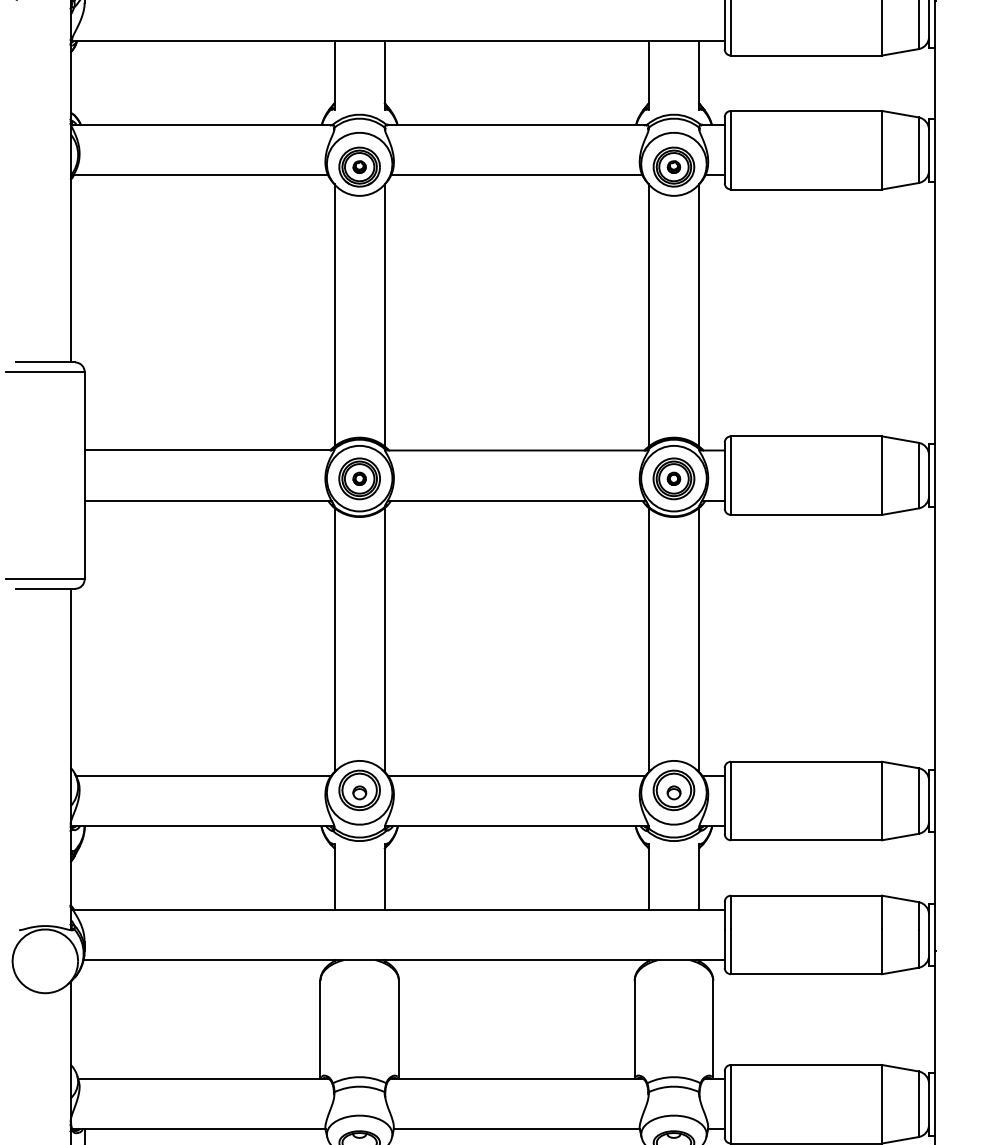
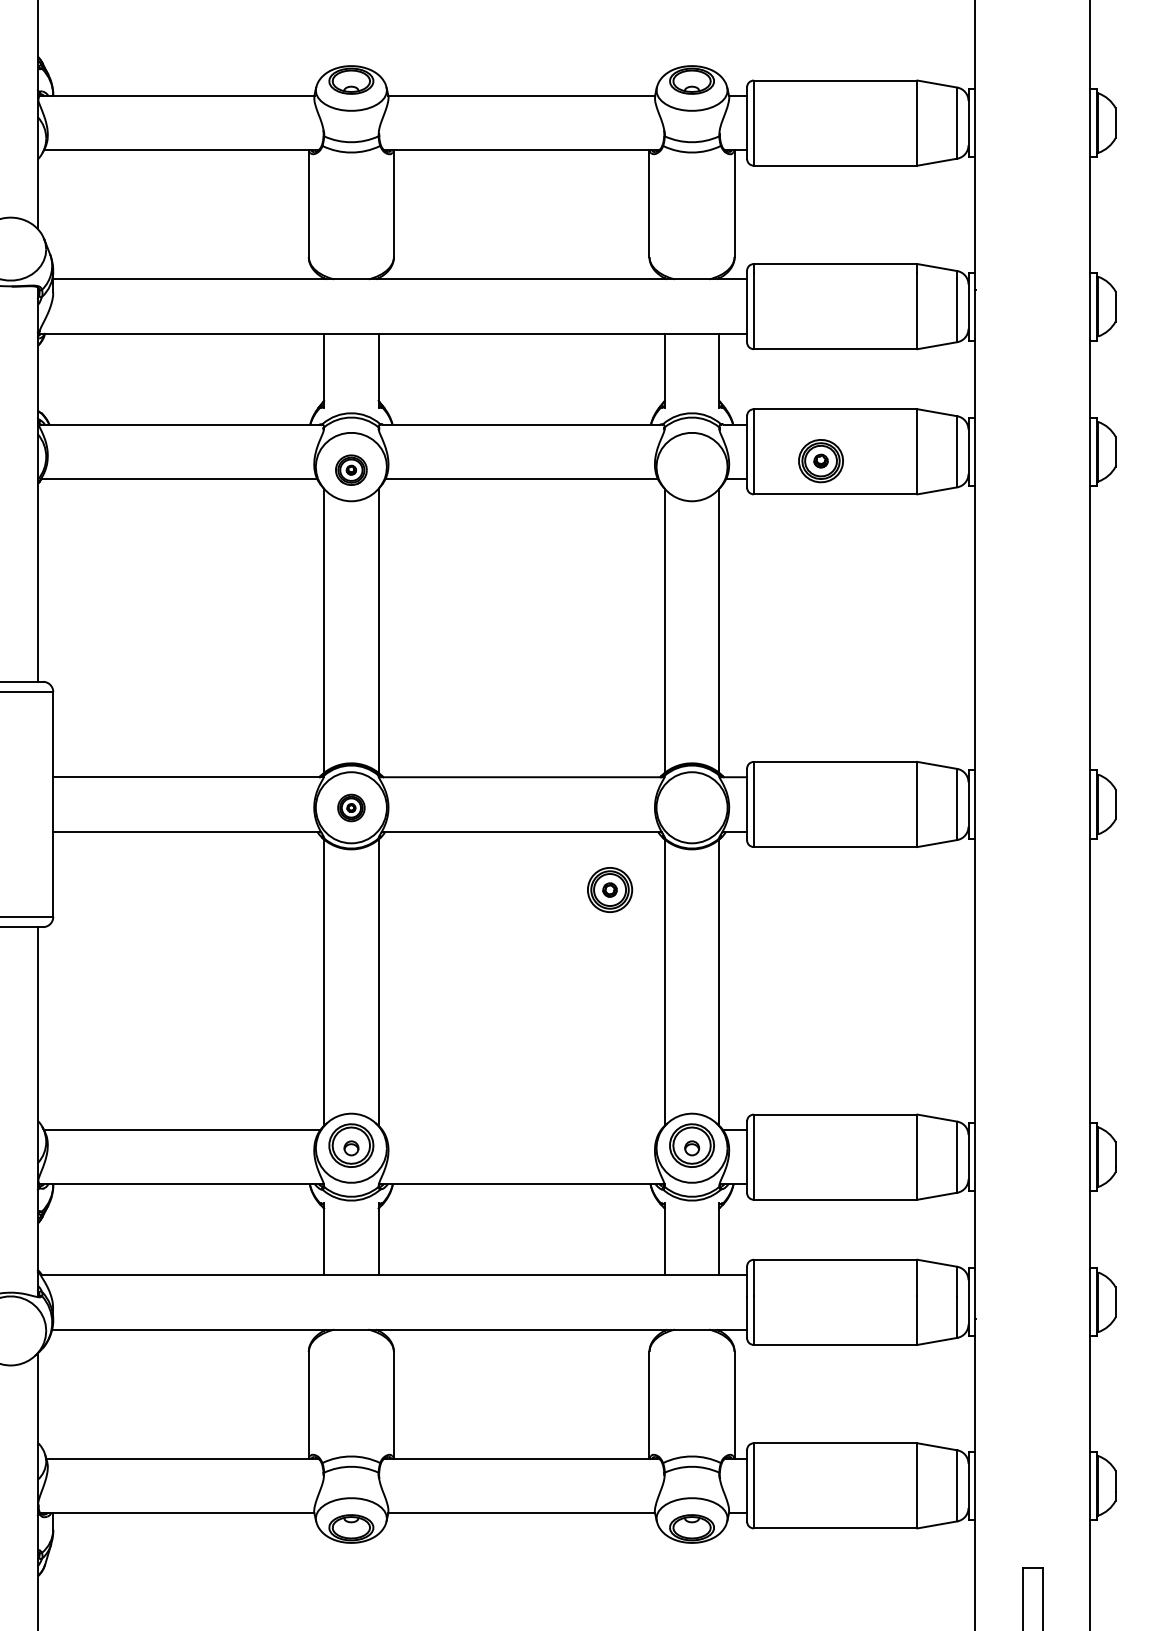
part: (359, 167) -> (351, 470), size x0.7
part: (673, 167) -> (820, 461), moved
part: (359, 478) -> (351, 807), size x0.6
part: (674, 478) -> (610, 889), moved
line: (516, 775) -> (521, 1129), removed

